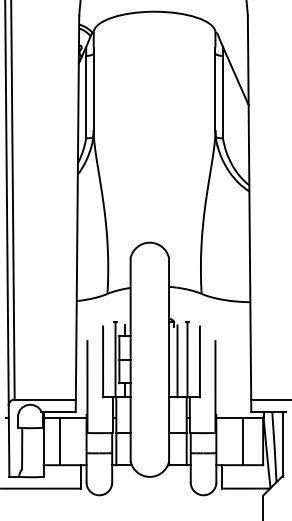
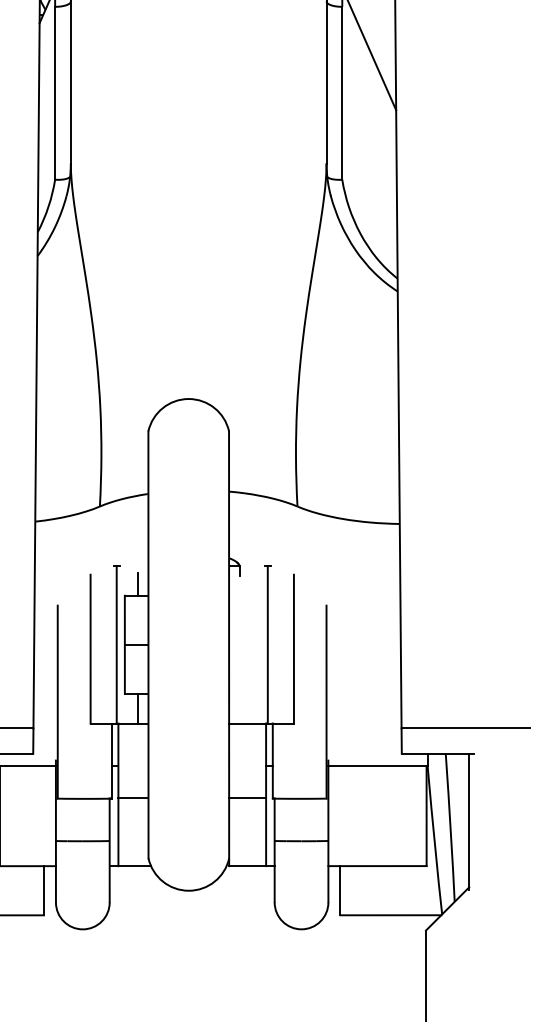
line: (177, 361) -> (246, 648), removed
line: (243, 441) -> (385, 816), removed

